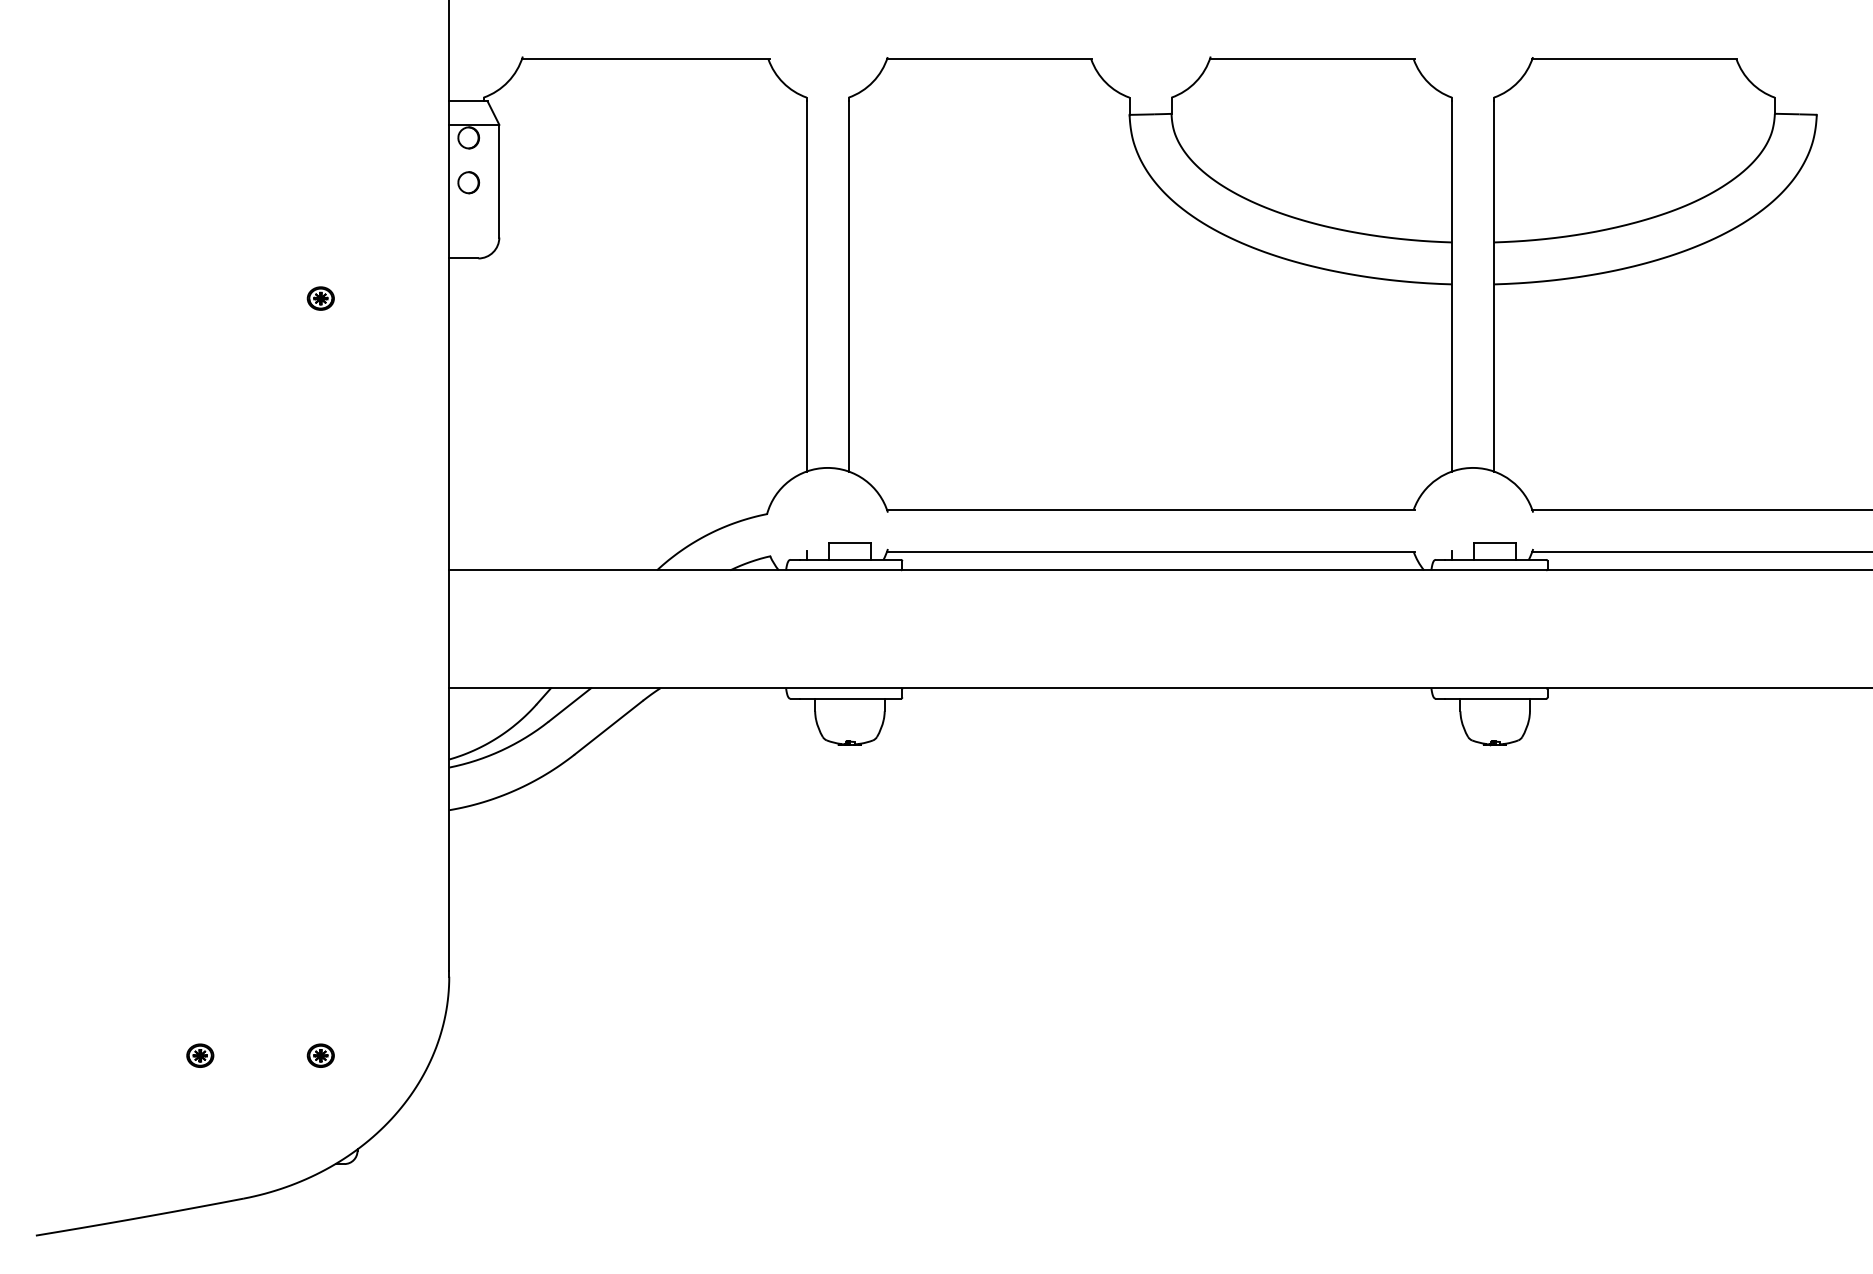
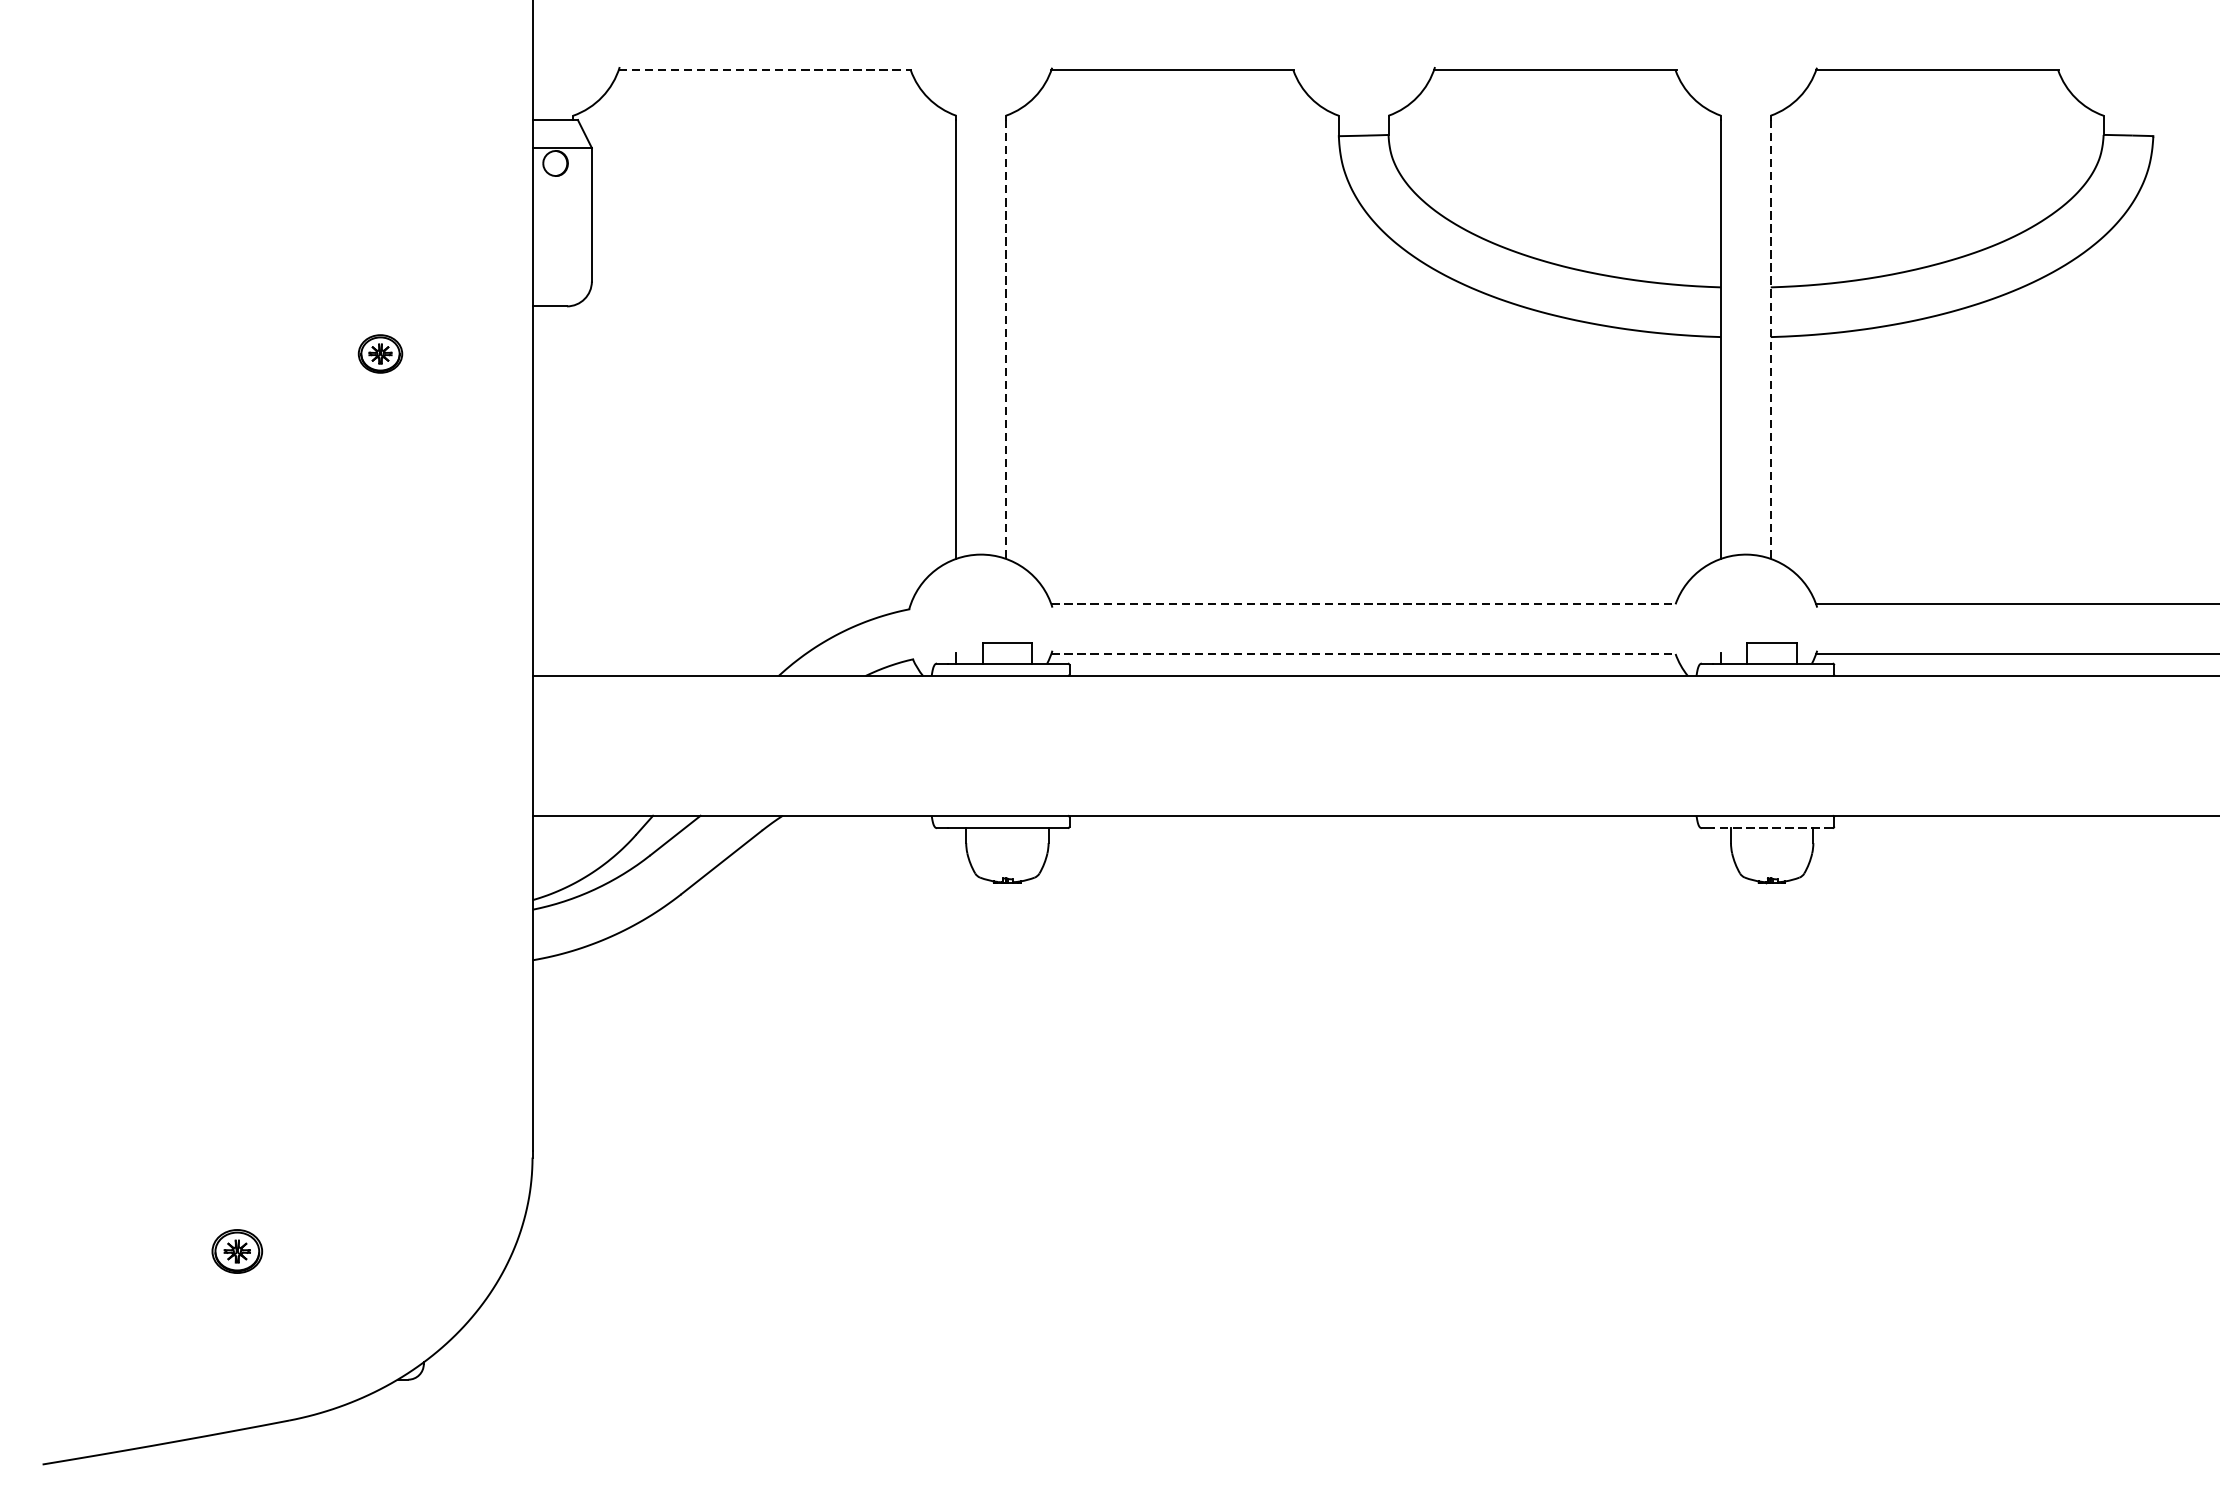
line: (645, 59) -> (765, 70), solid -> dashed
part: (468, 182) -> (555, 216), removed
line: (848, 286) -> (1005, 339), solid -> dashed
line: (1493, 286) -> (1770, 339), solid -> dashed
part: (320, 298) -> (379, 353), size x1.4
line: (1150, 509) -> (1363, 603), solid -> dashed
line: (1150, 551) -> (1363, 653), solid -> dashed
line: (1495, 698) -> (1772, 827), solid -> dashed
part: (200, 1055) -> (237, 1251), size x1.6
part: (320, 1055) -> (379, 1251), removed

